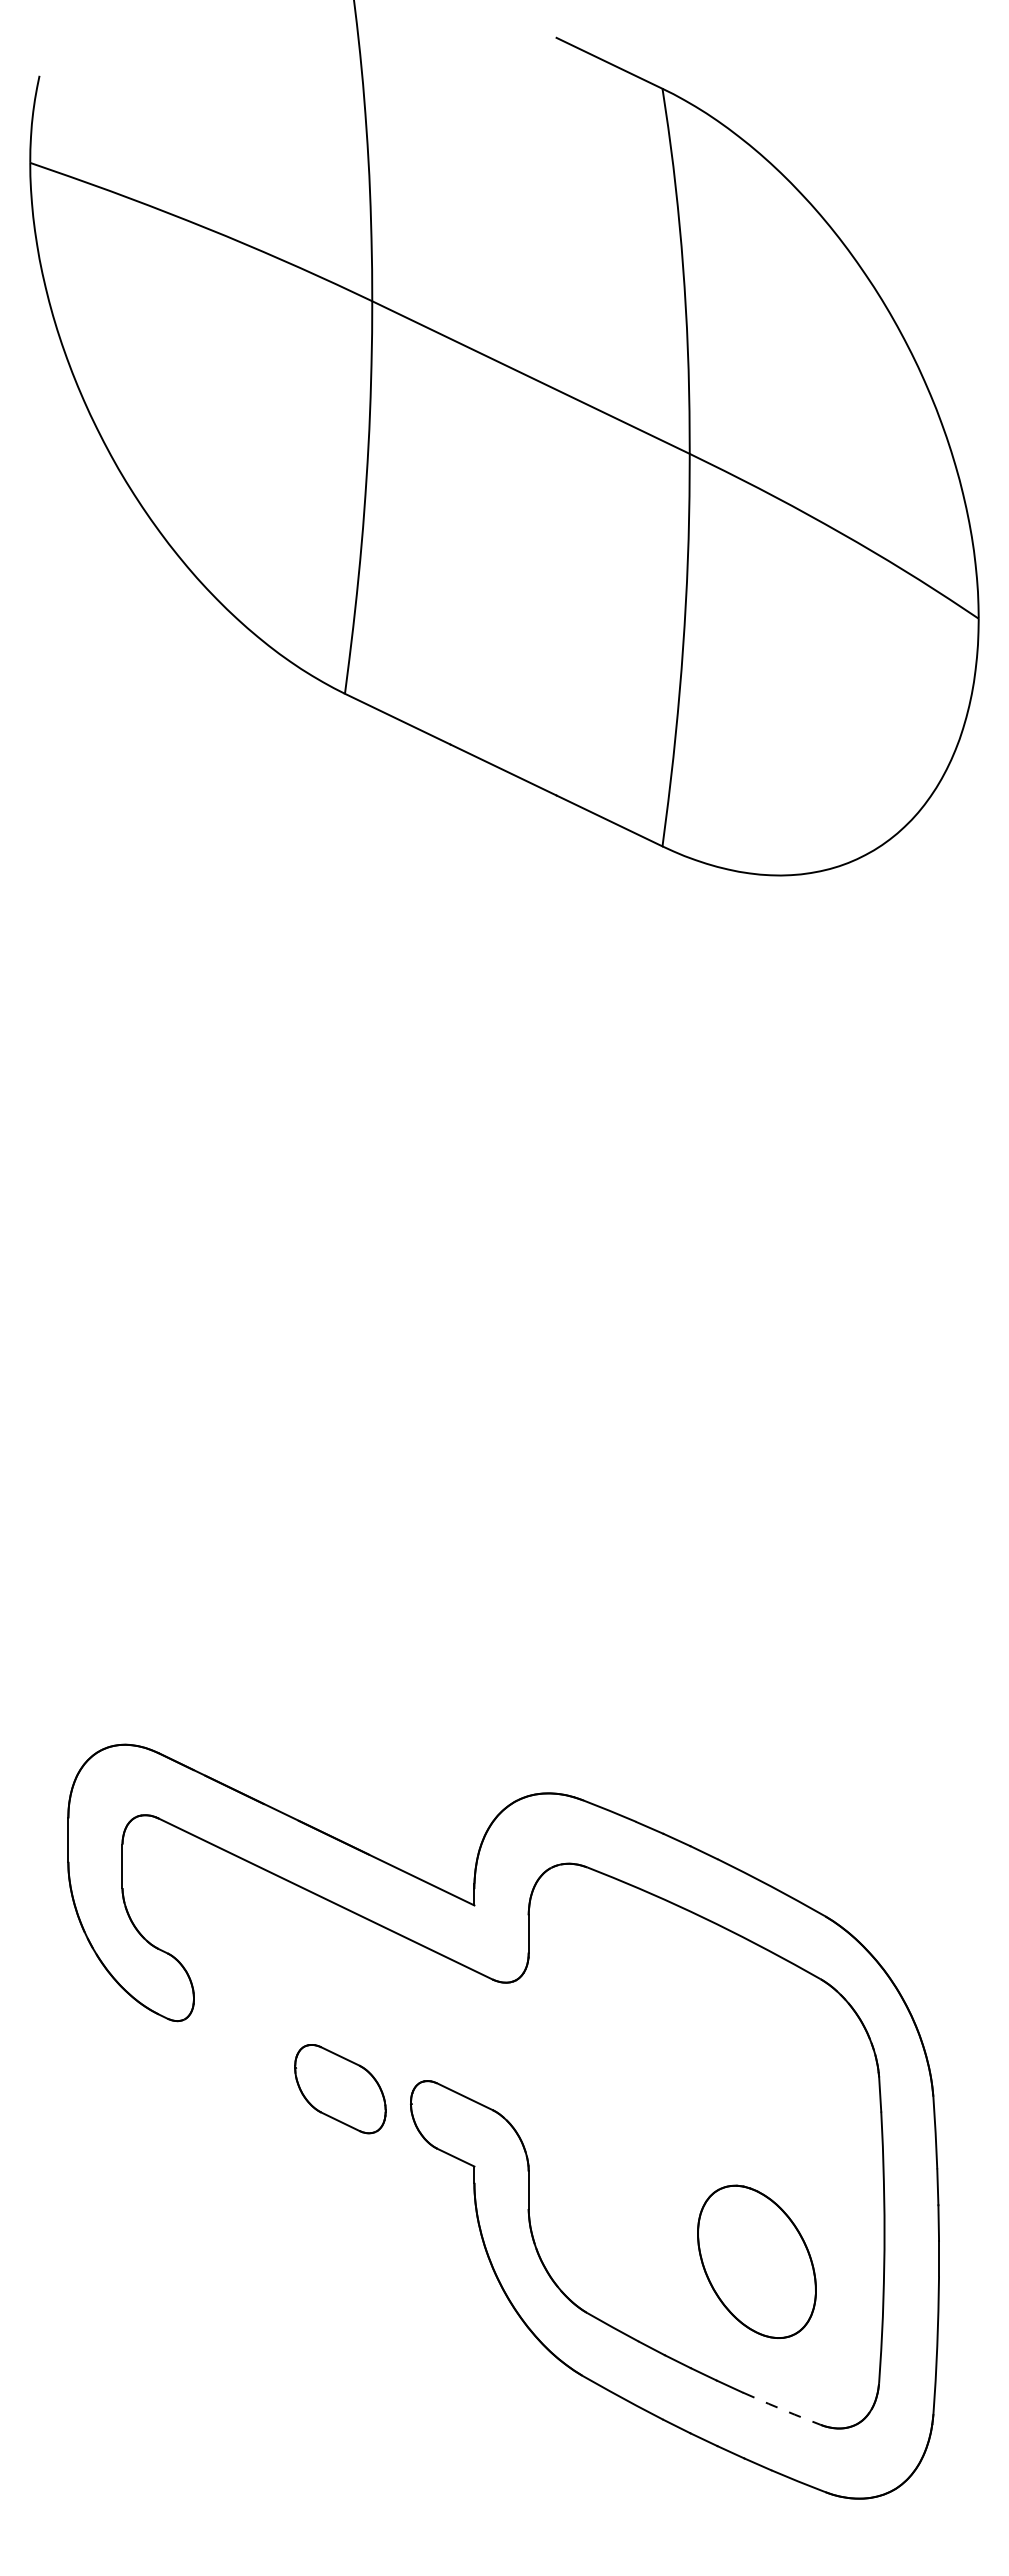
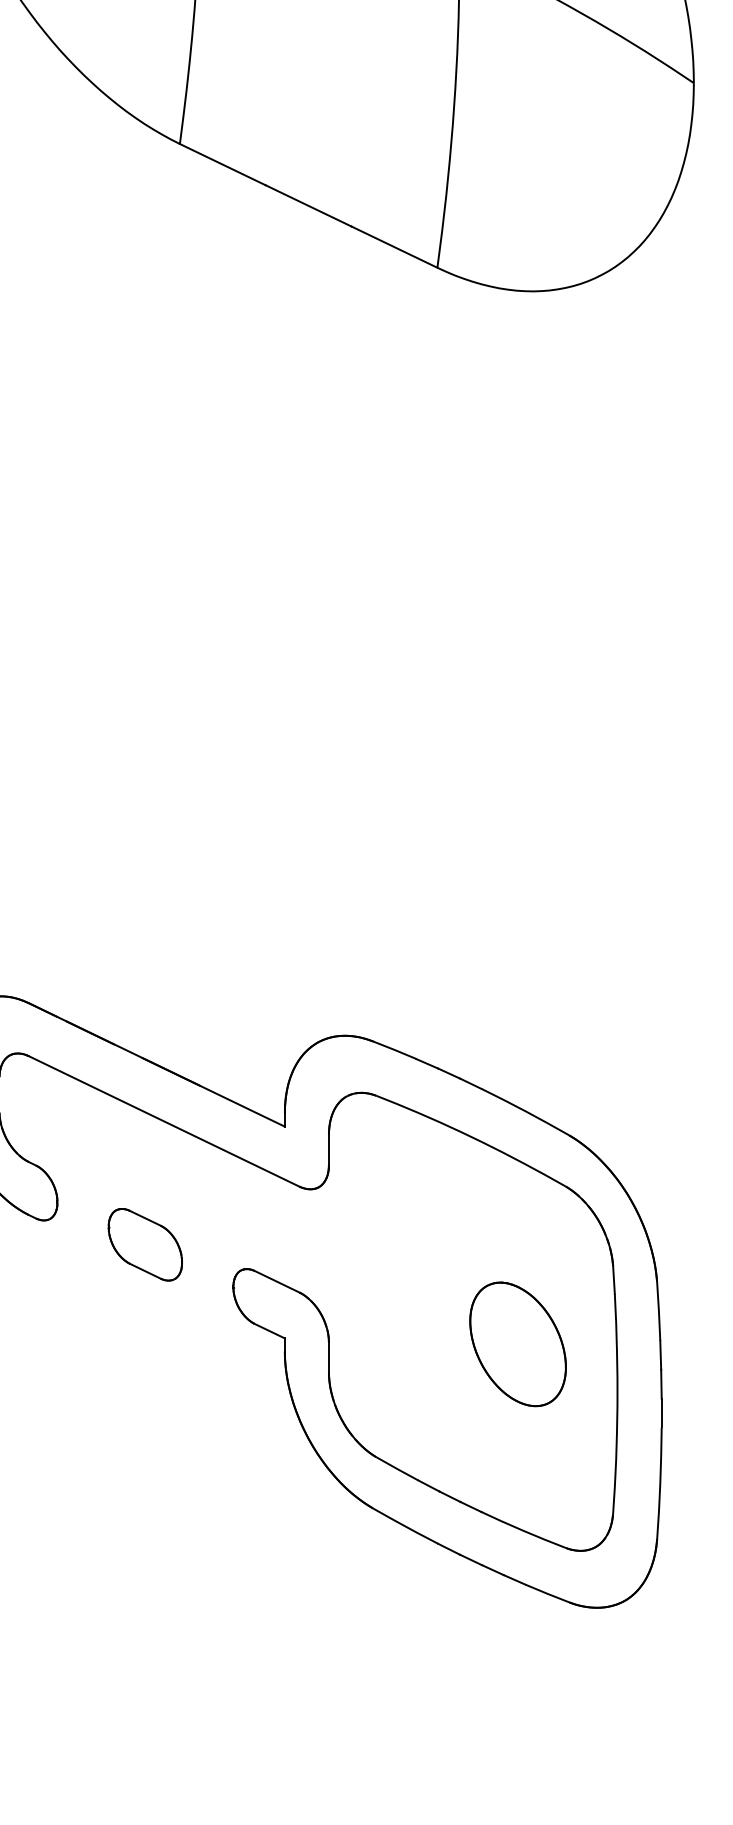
part: (340, 2089) -> (145, 1245), moved
part: (756, 2261) -> (517, 1344), moved
line: (781, 2409) -> (533, 1535), dashed -> solid

